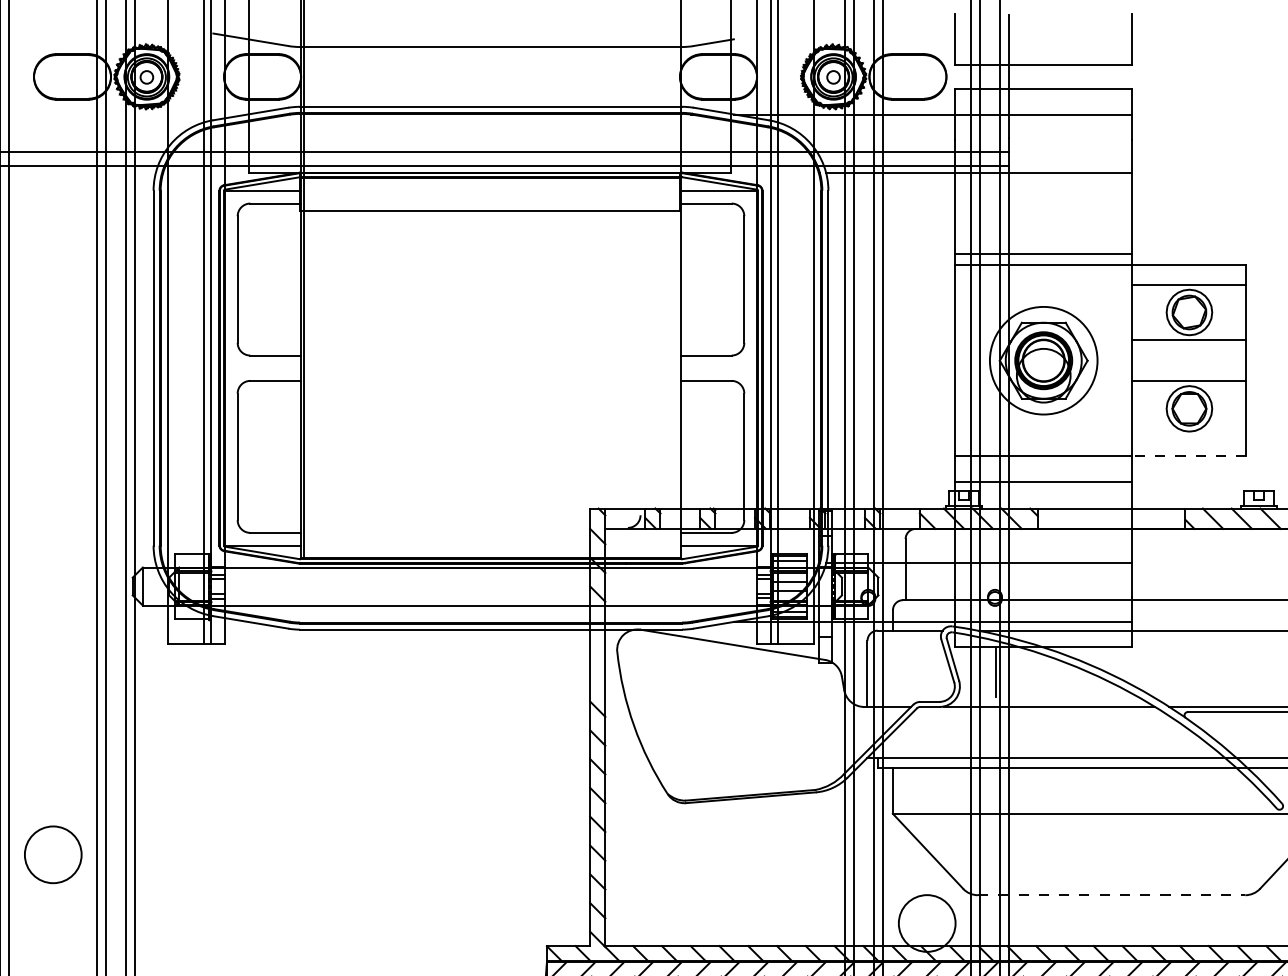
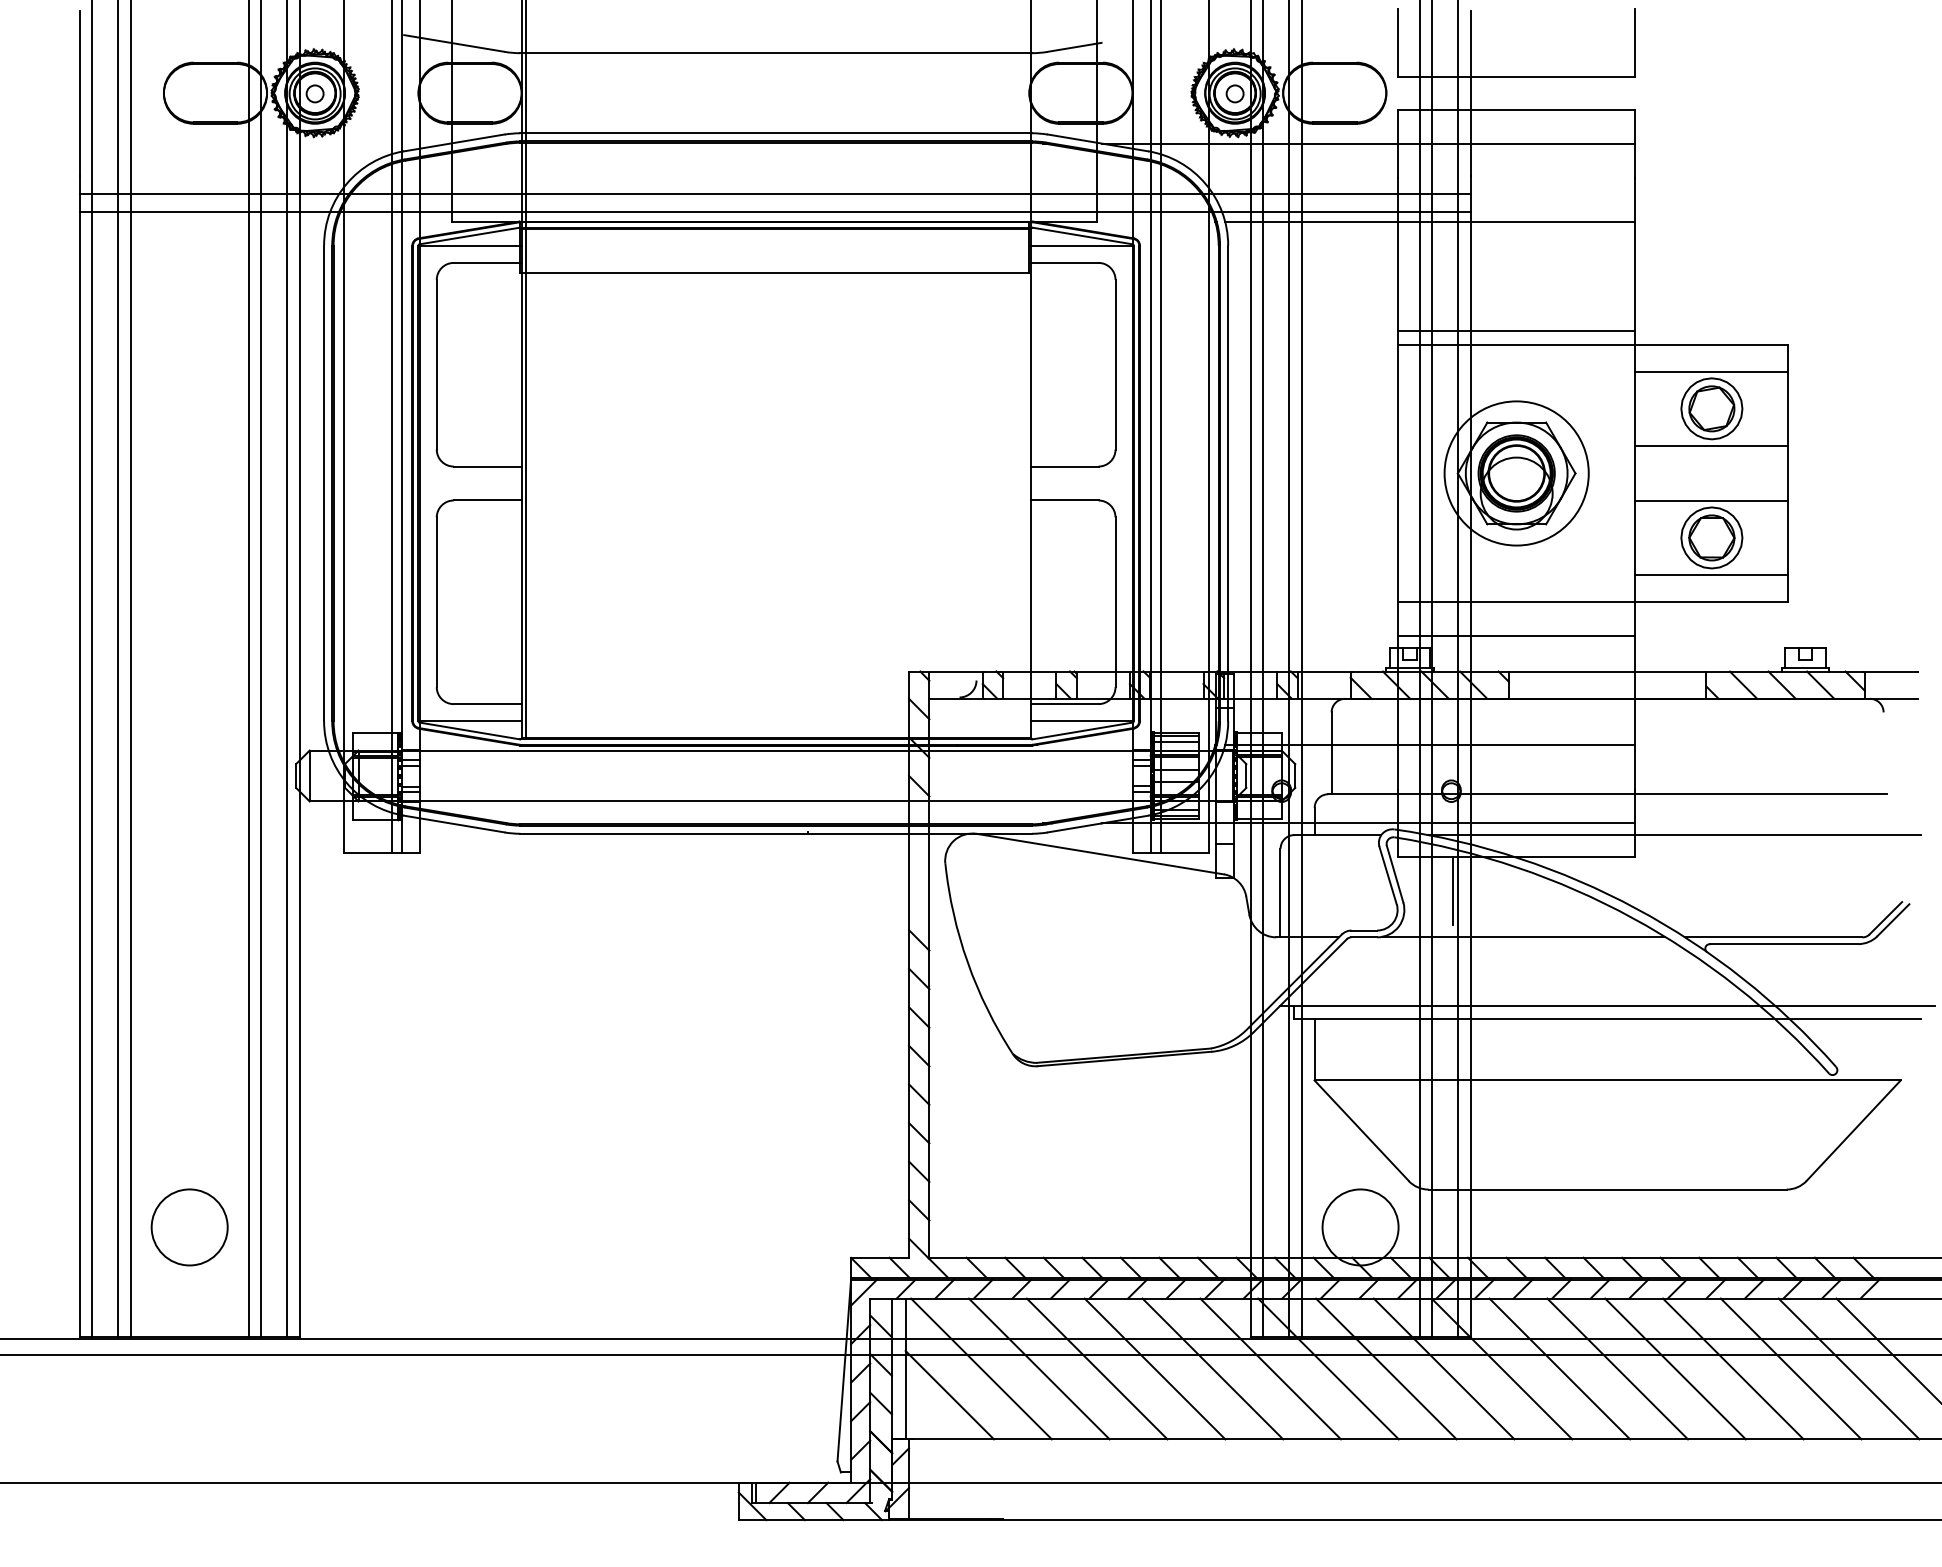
line: (1189, 436) -> (1711, 575), added
line: (1189, 456) -> (1711, 601), dashed -> solid
circle: (53, 854) -> (189, 1227), moved
line: (1112, 895) -> (1608, 1189), dashed -> solid

